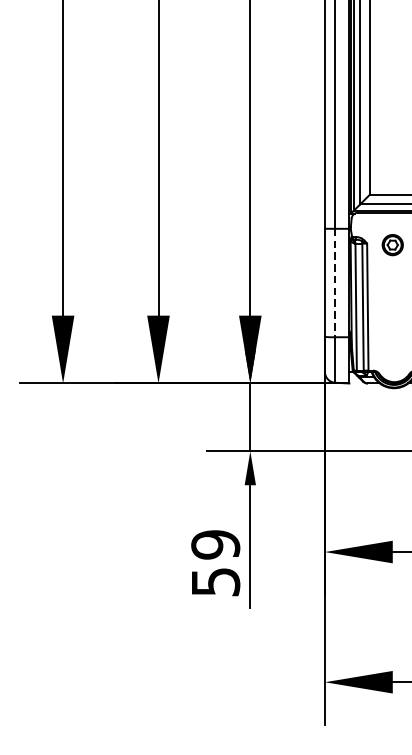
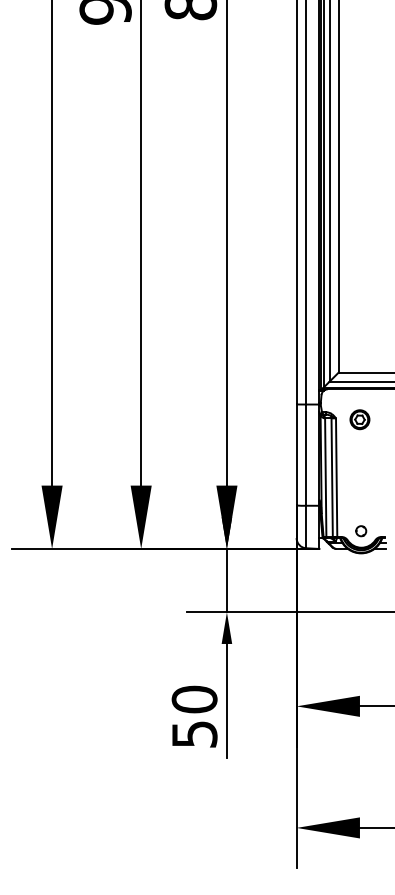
line: (335, 283) -> (306, 455), dashed -> solid
circle: (394, 364) -> (361, 531), added
text: (215, 544) -> (194, 699), 59 -> 50

